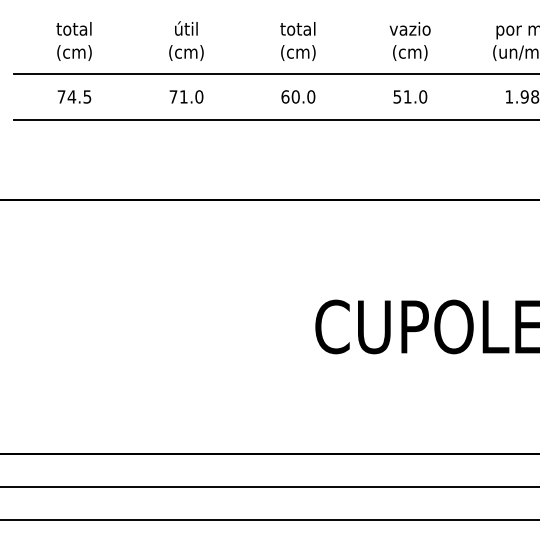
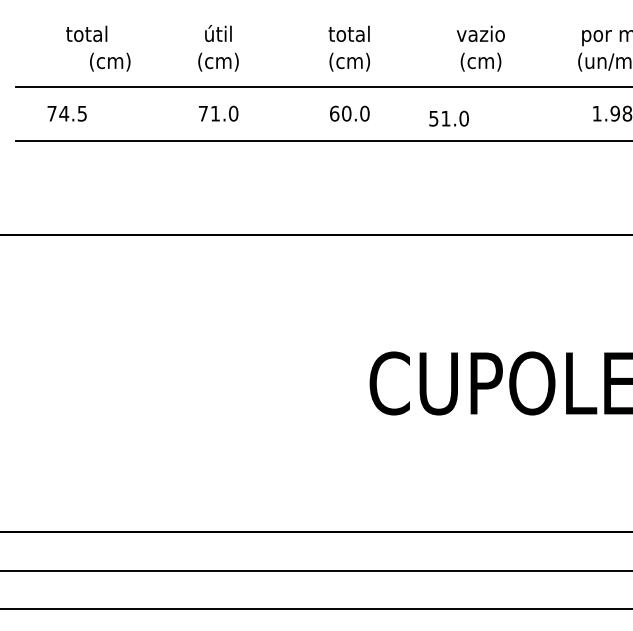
text: (74, 52) -> (110, 61), moved
text: (73, 96) -> (66, 113), moved
text: (409, 96) -> (448, 118), moved

